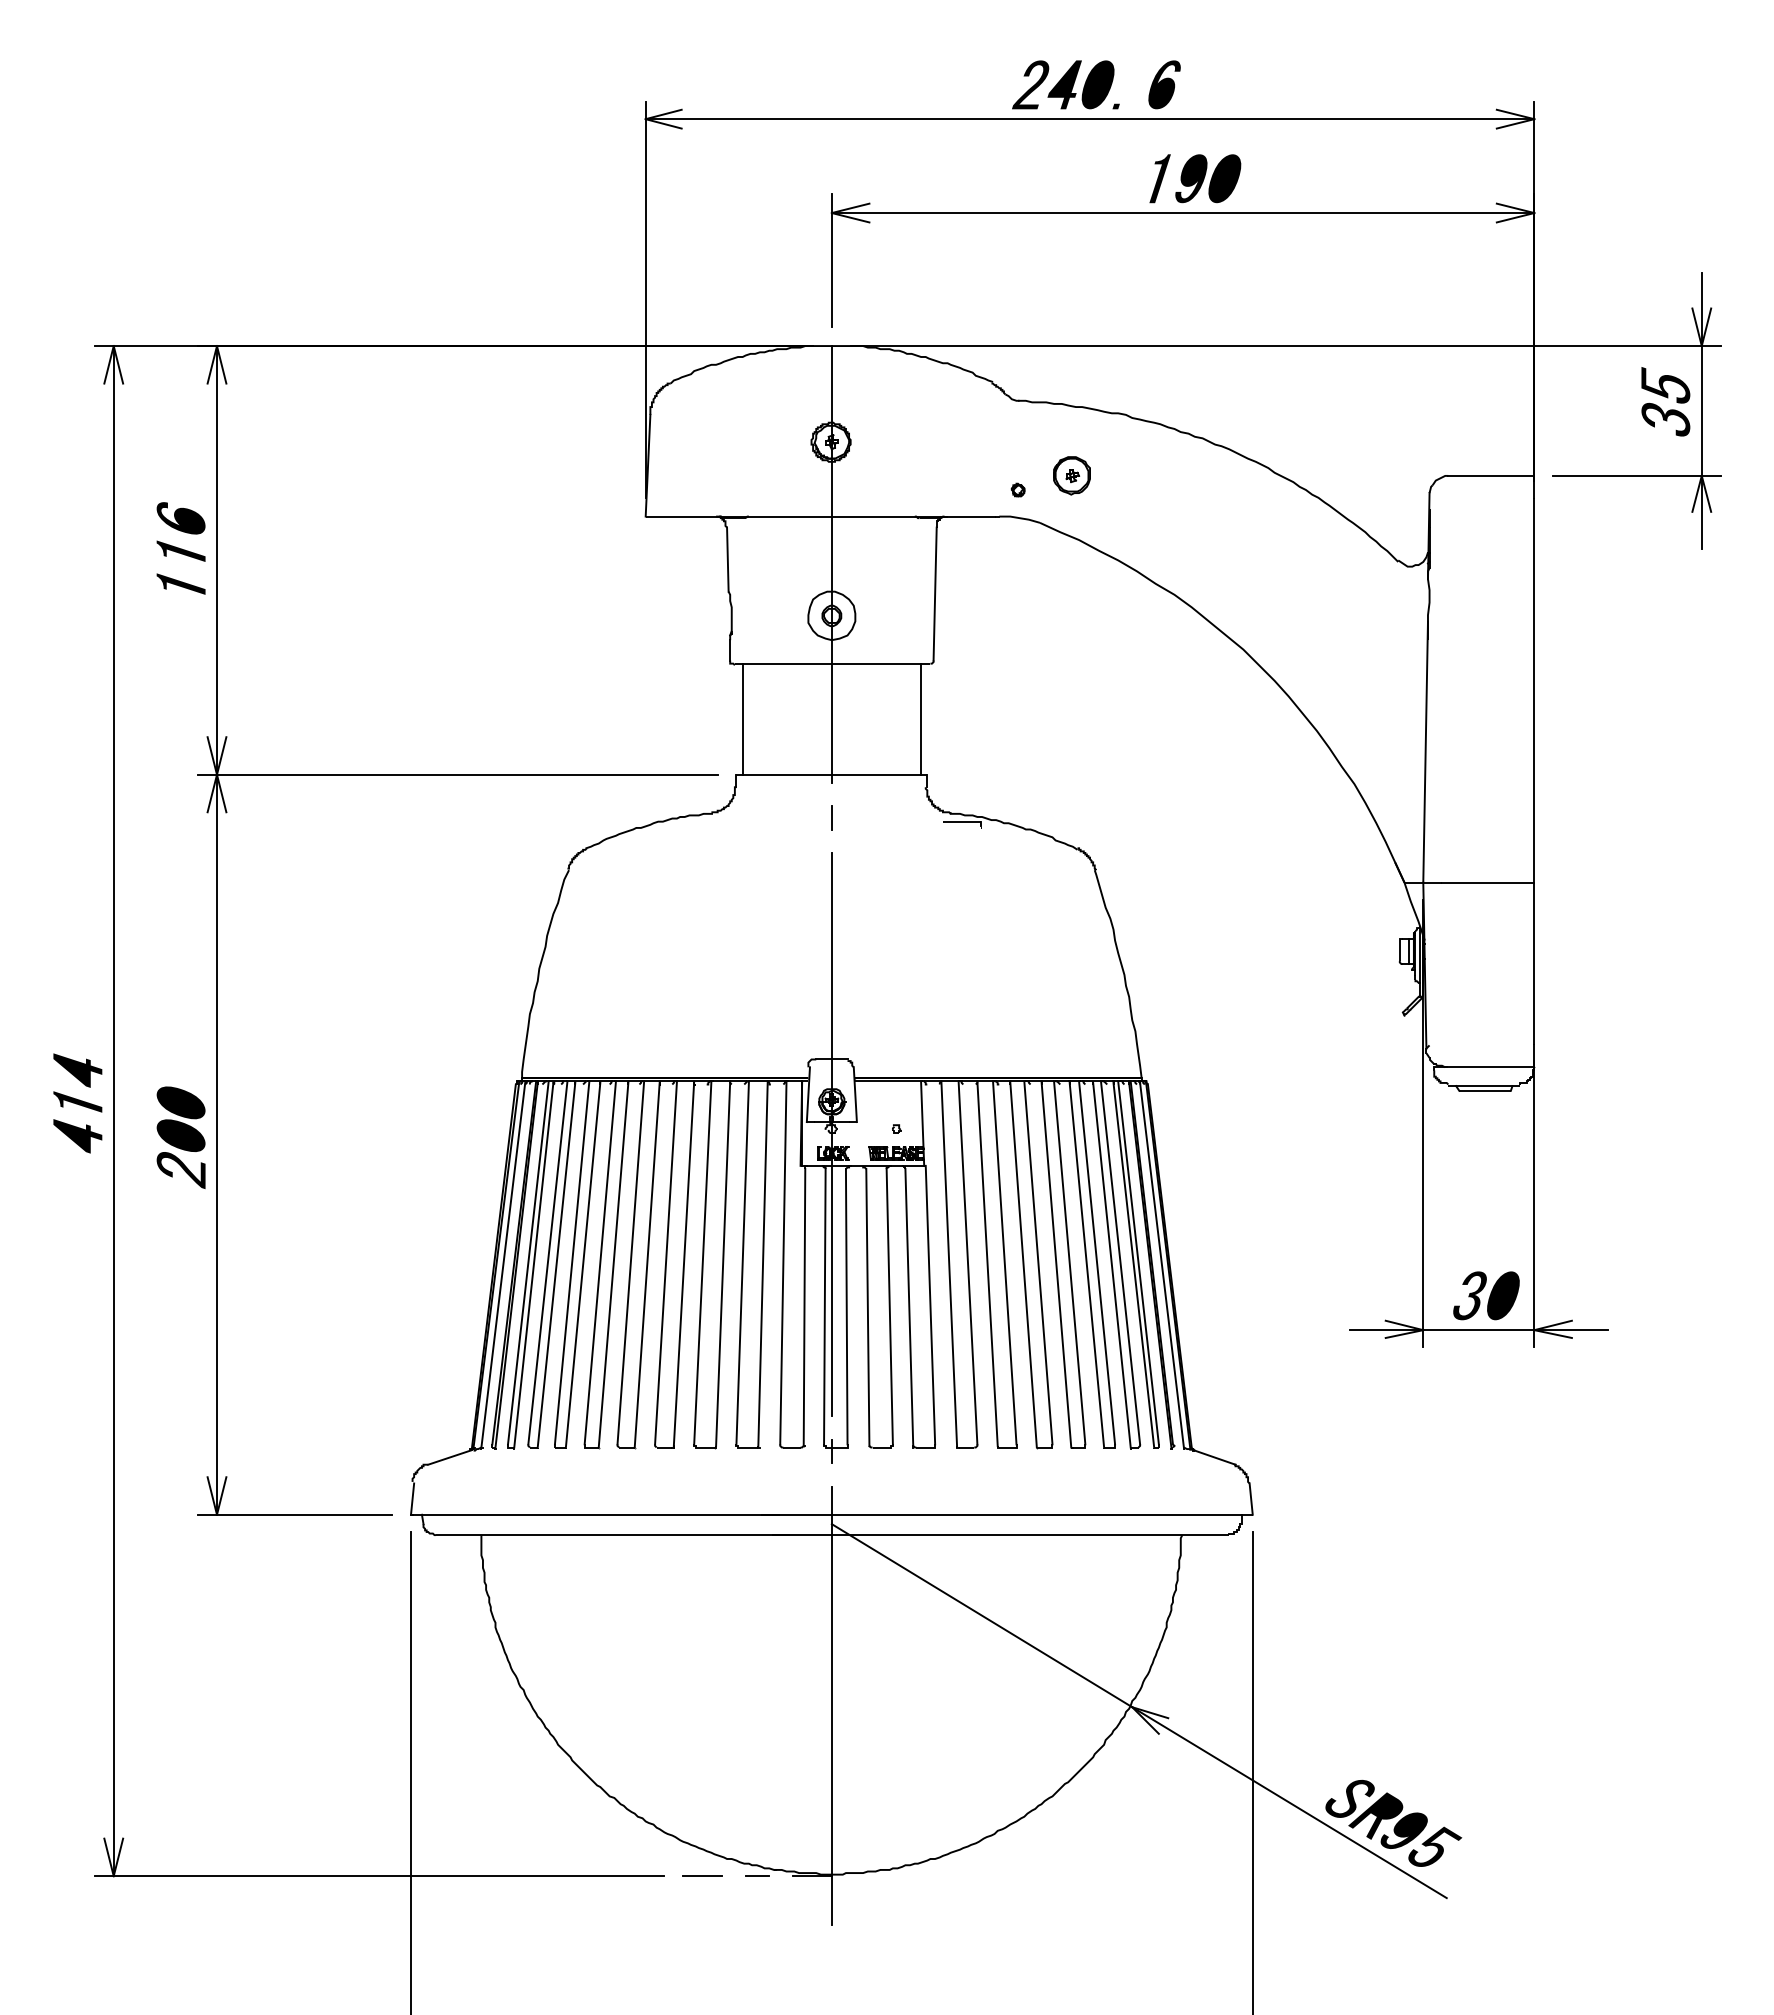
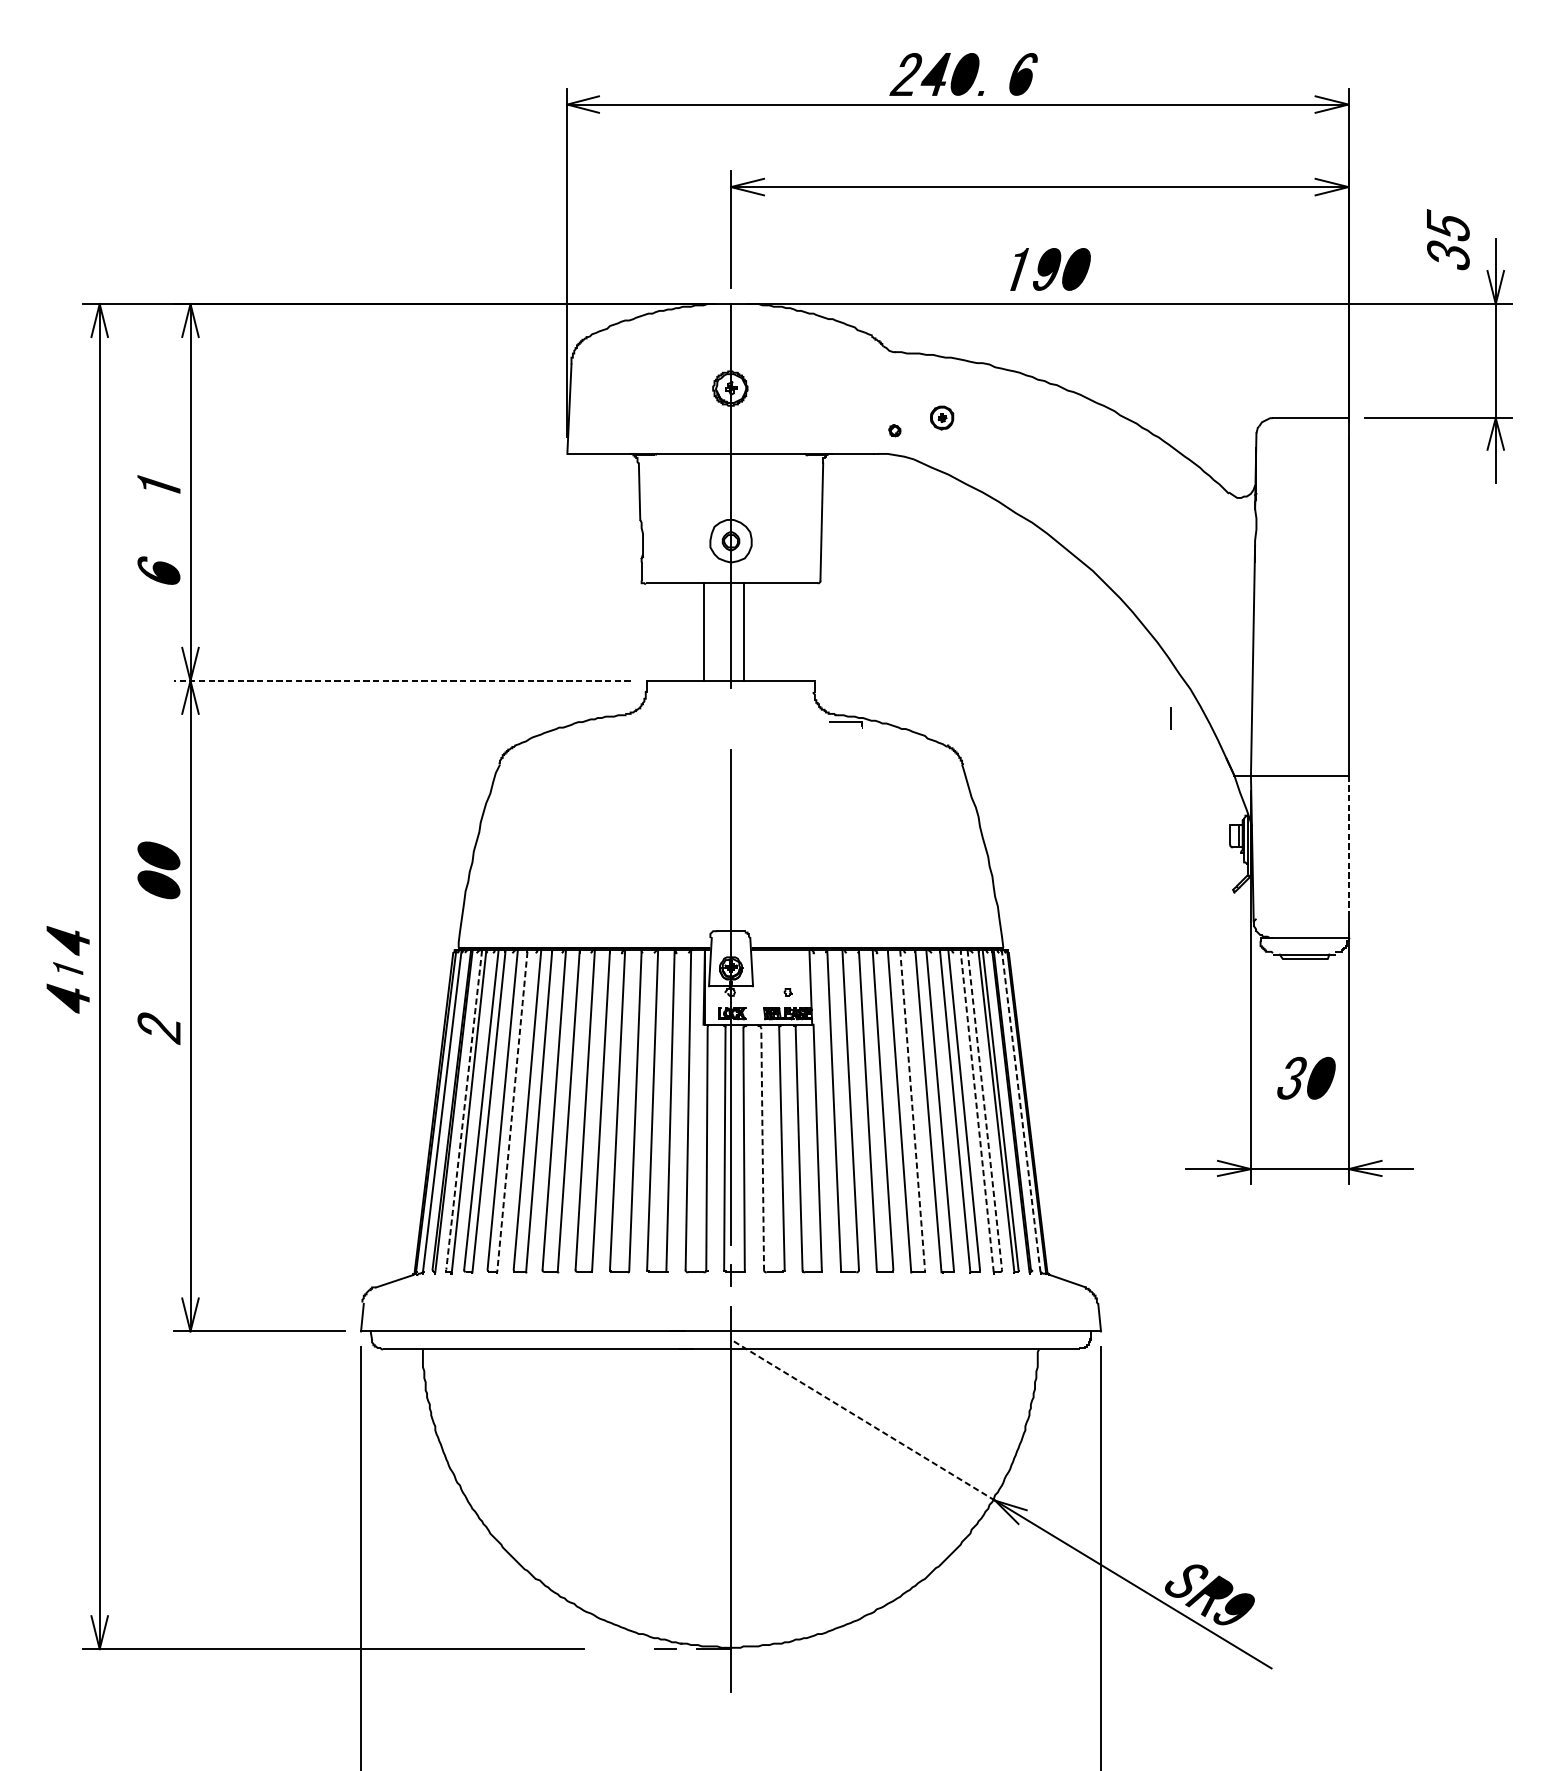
part: (1195, 178) -> (1050, 269), moved
part: (1665, 401) -> (1448, 239), moved
part: (1071, 475) -> (941, 417), size x0.7
part: (180, 518) -> (158, 570), moved
part: (180, 583) -> (158, 512), removed
line: (742, 718) -> (703, 631), moved
line: (921, 718) -> (744, 631), moved
line: (457, 774) -> (401, 680), solid -> dashed
line: (831, 817) -> (1170, 718), moved
line: (1534, 963) -> (1348, 846), solid -> dashed
part: (77, 1101) -> (67, 968), size x0.7
part: (180, 1118) -> (158, 869), moved
line: (528, 1262) -> (464, 1109), solid -> dashed
line: (1120, 1262) -> (984, 1109), solid -> dashed
line: (1038, 1263) -> (912, 1110), solid -> dashed
line: (1111, 1264) -> (976, 1111), solid -> dashed
line: (583, 1265) -> (512, 1112), solid -> dashed
line: (1162, 1265) -> (1021, 1112), solid -> dashed
part: (1486, 1295) -> (1306, 1078), moved
line: (867, 1306) -> (762, 1148), solid -> dashed
line: (982, 1615) -> (863, 1419), solid -> dashed
part: (1435, 1846) -> (1261, 1623), removed
line: (702, 1876) -> (617, 1649), removed

